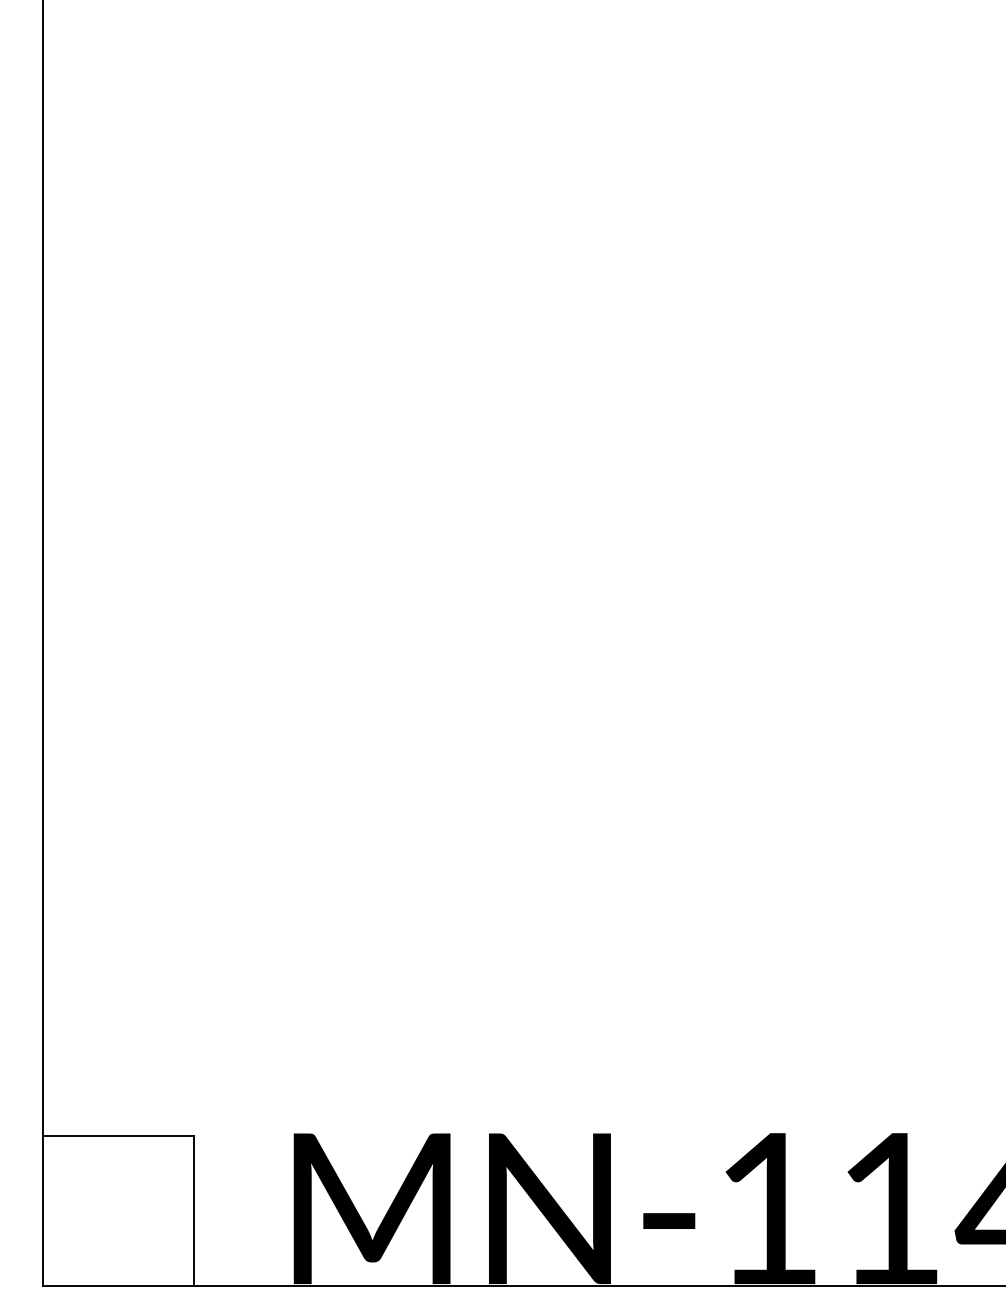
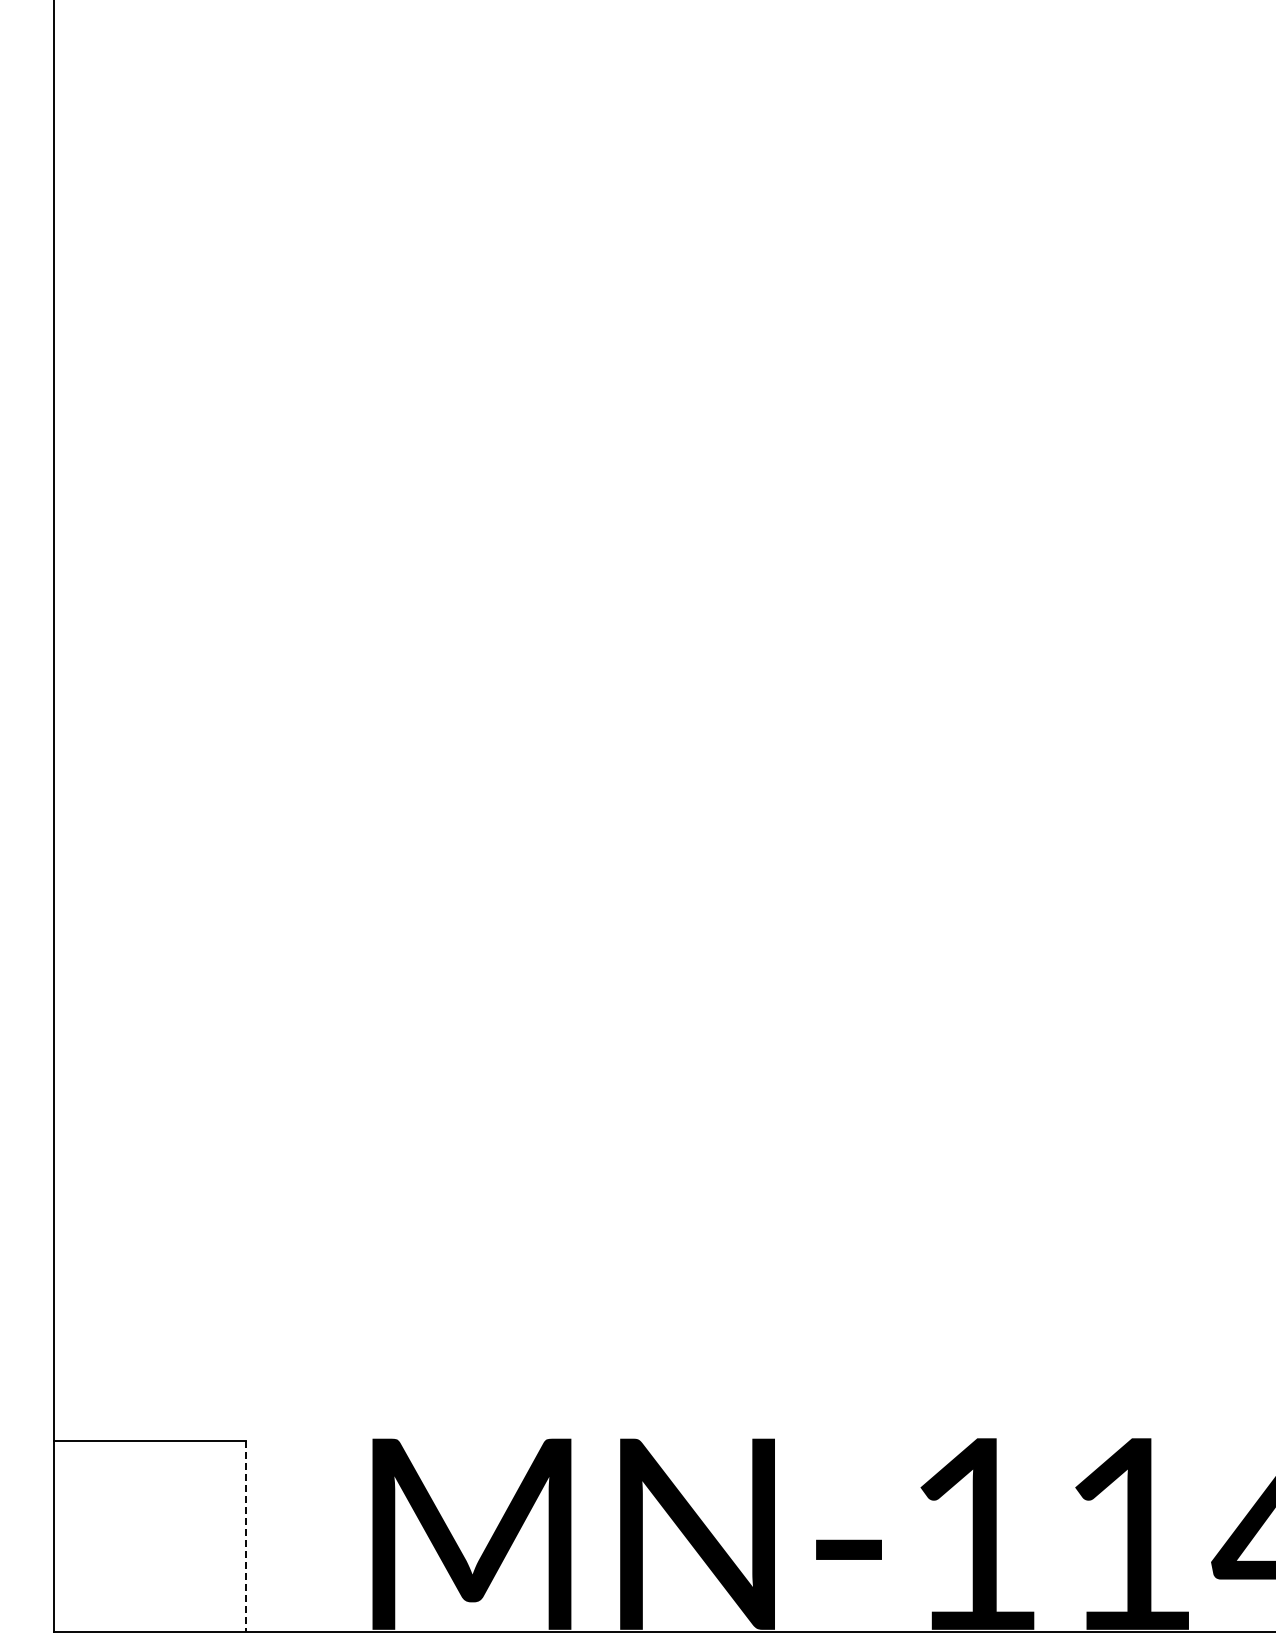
line: (193, 1211) -> (245, 1537), solid -> dashed

